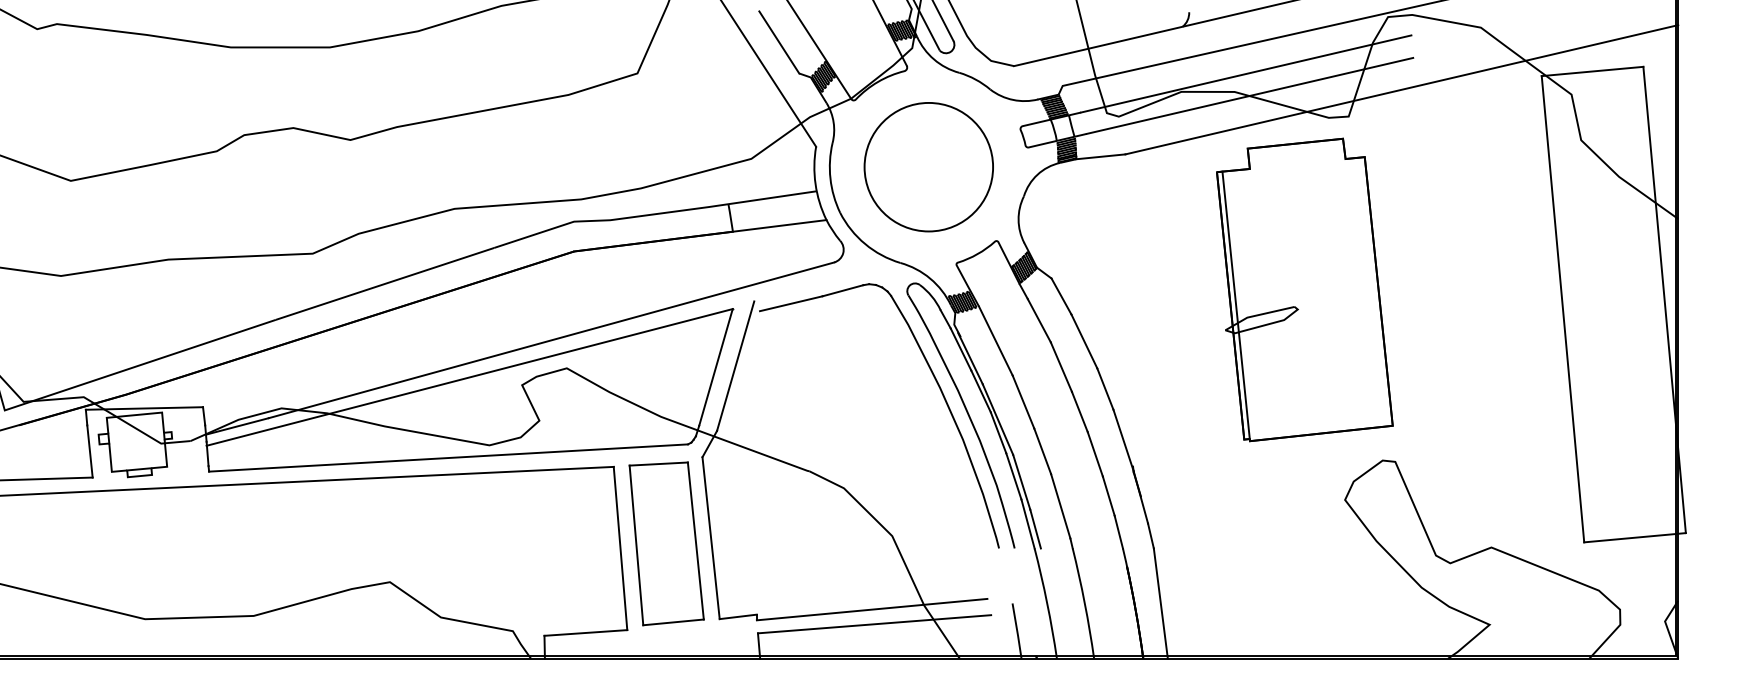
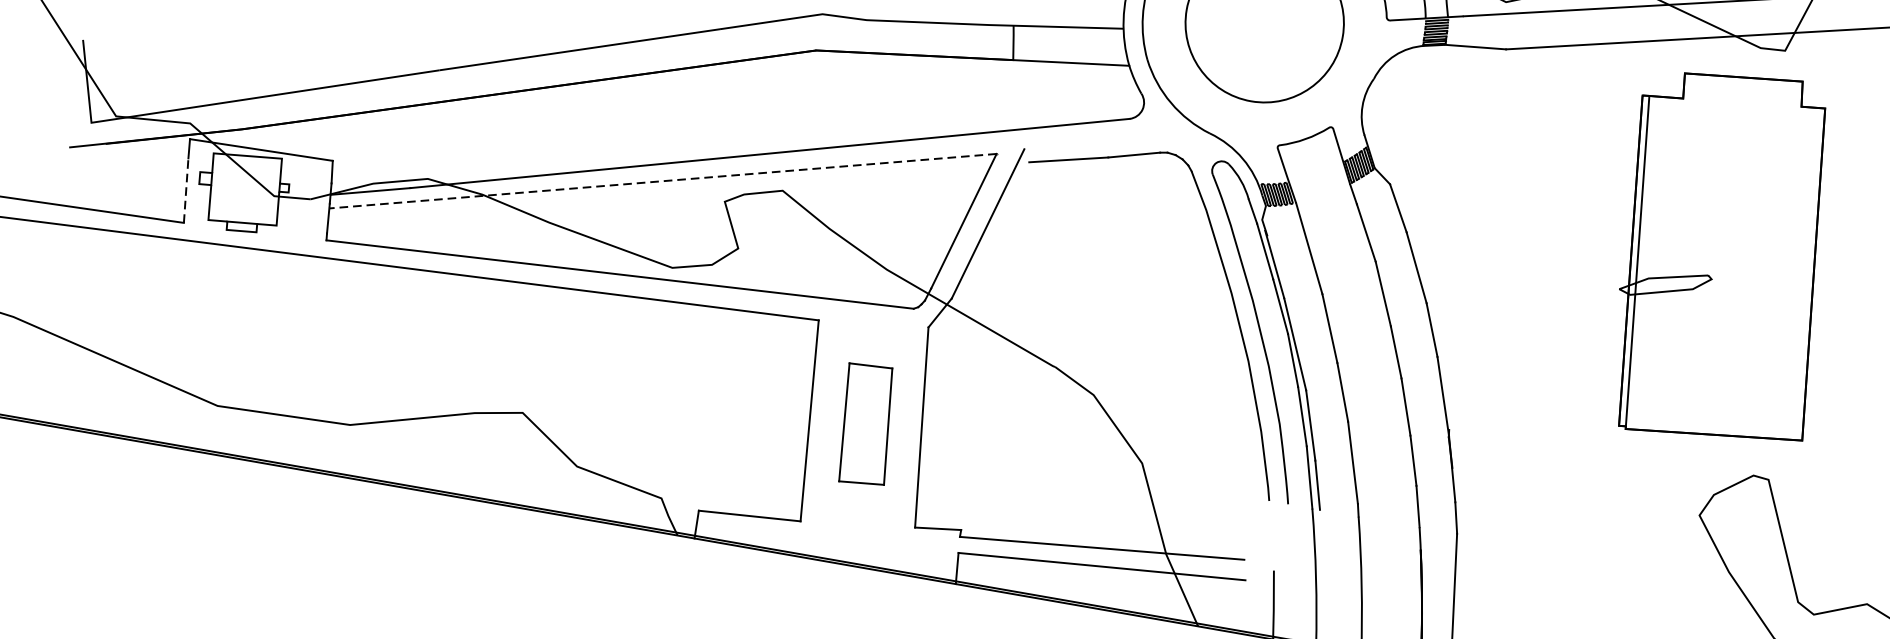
part: (1304, 289) -> (1723, 256), moved
line: (469, 377) -> (662, 181), solid -> dashed
line: (89, 450) -> (185, 189), solid -> dashed
part: (666, 543) -> (866, 424), size x0.6

